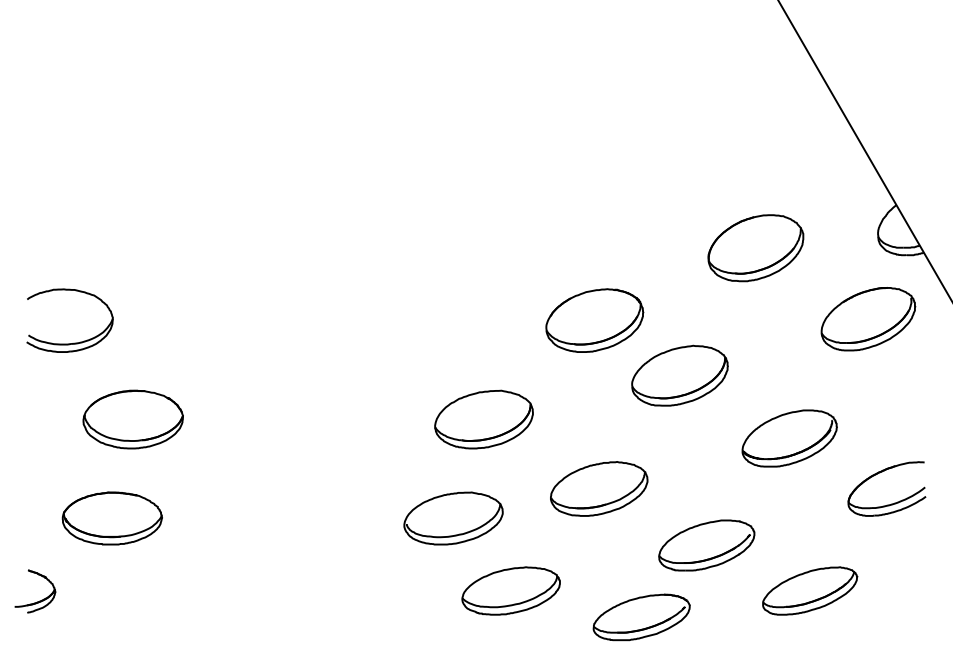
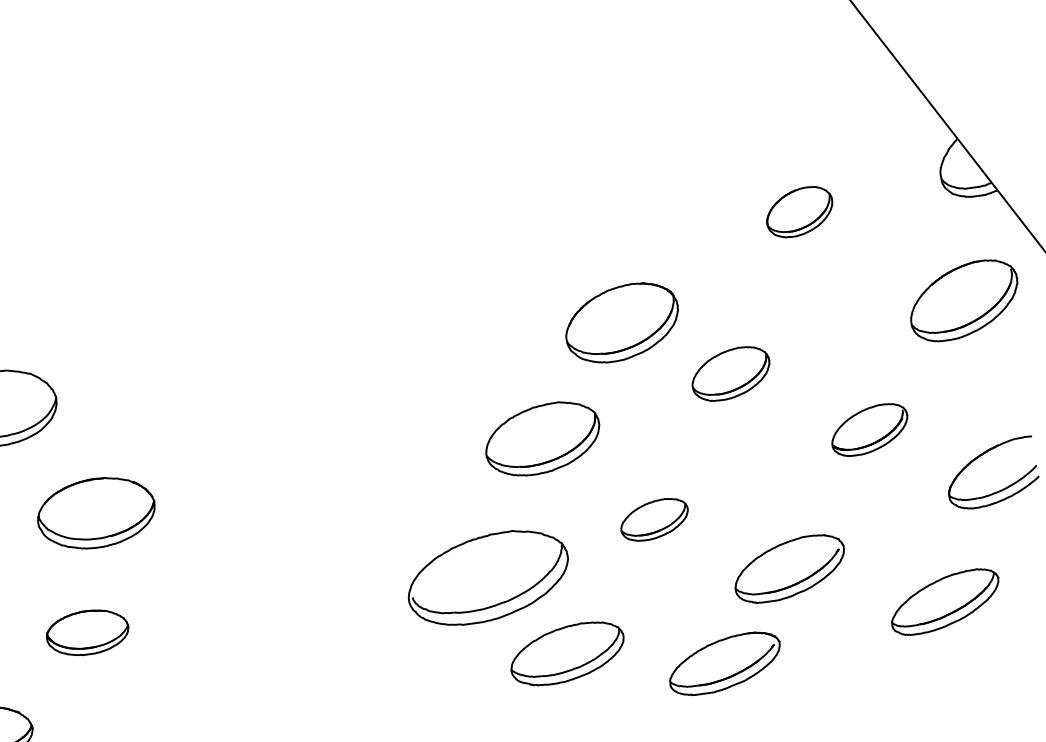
part: (755, 248) -> (799, 212), size x0.6
part: (868, 319) -> (964, 300), moved
part: (679, 375) -> (730, 373), size x0.7
part: (483, 419) -> (542, 438), moved
part: (789, 438) -> (869, 429), size x0.7
part: (599, 488) -> (654, 519), size x0.6
part: (111, 518) -> (86, 632), size x0.7
part: (453, 518) -> (488, 577), size x1.4
part: (810, 590) -> (945, 601), moved

